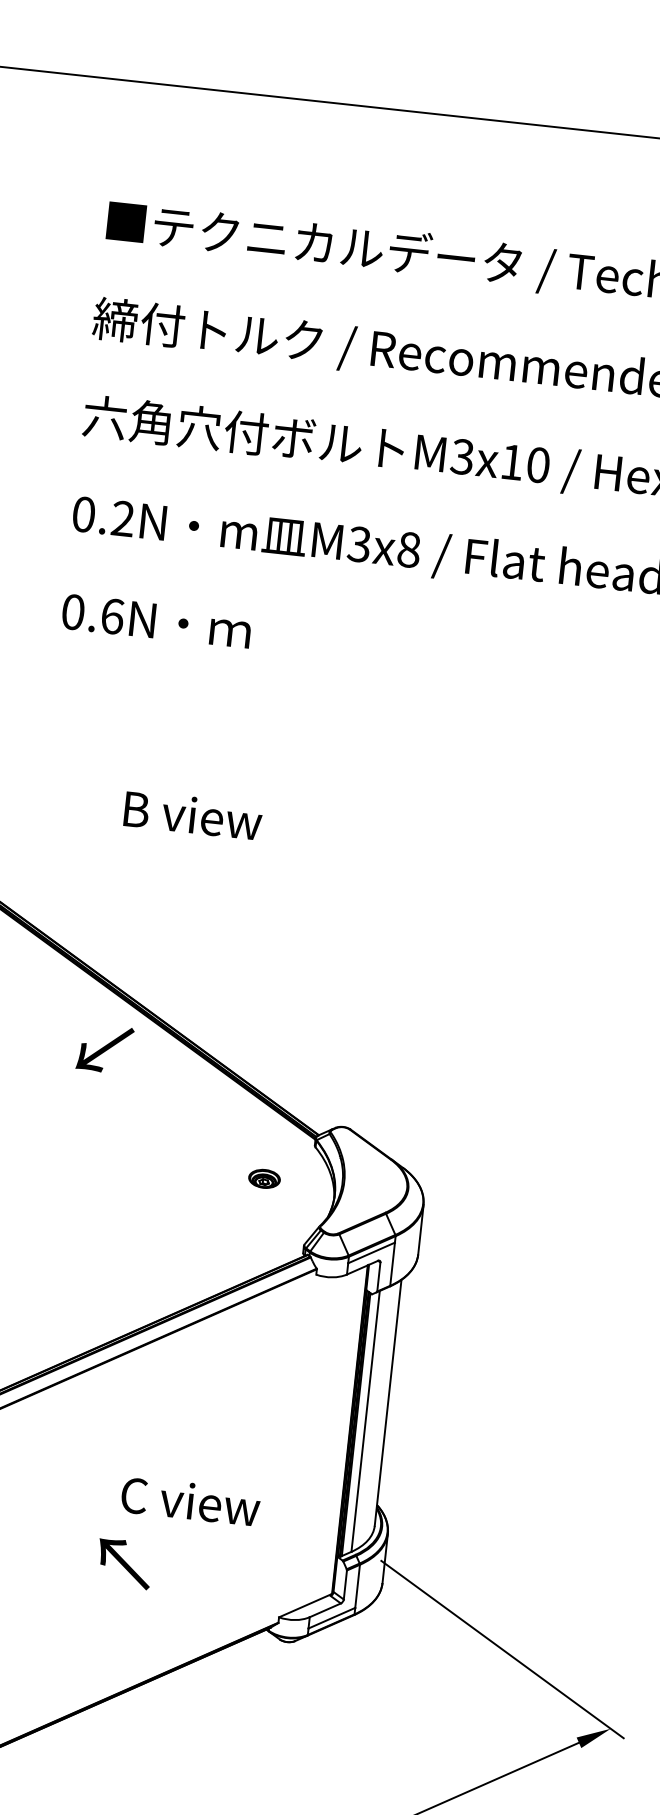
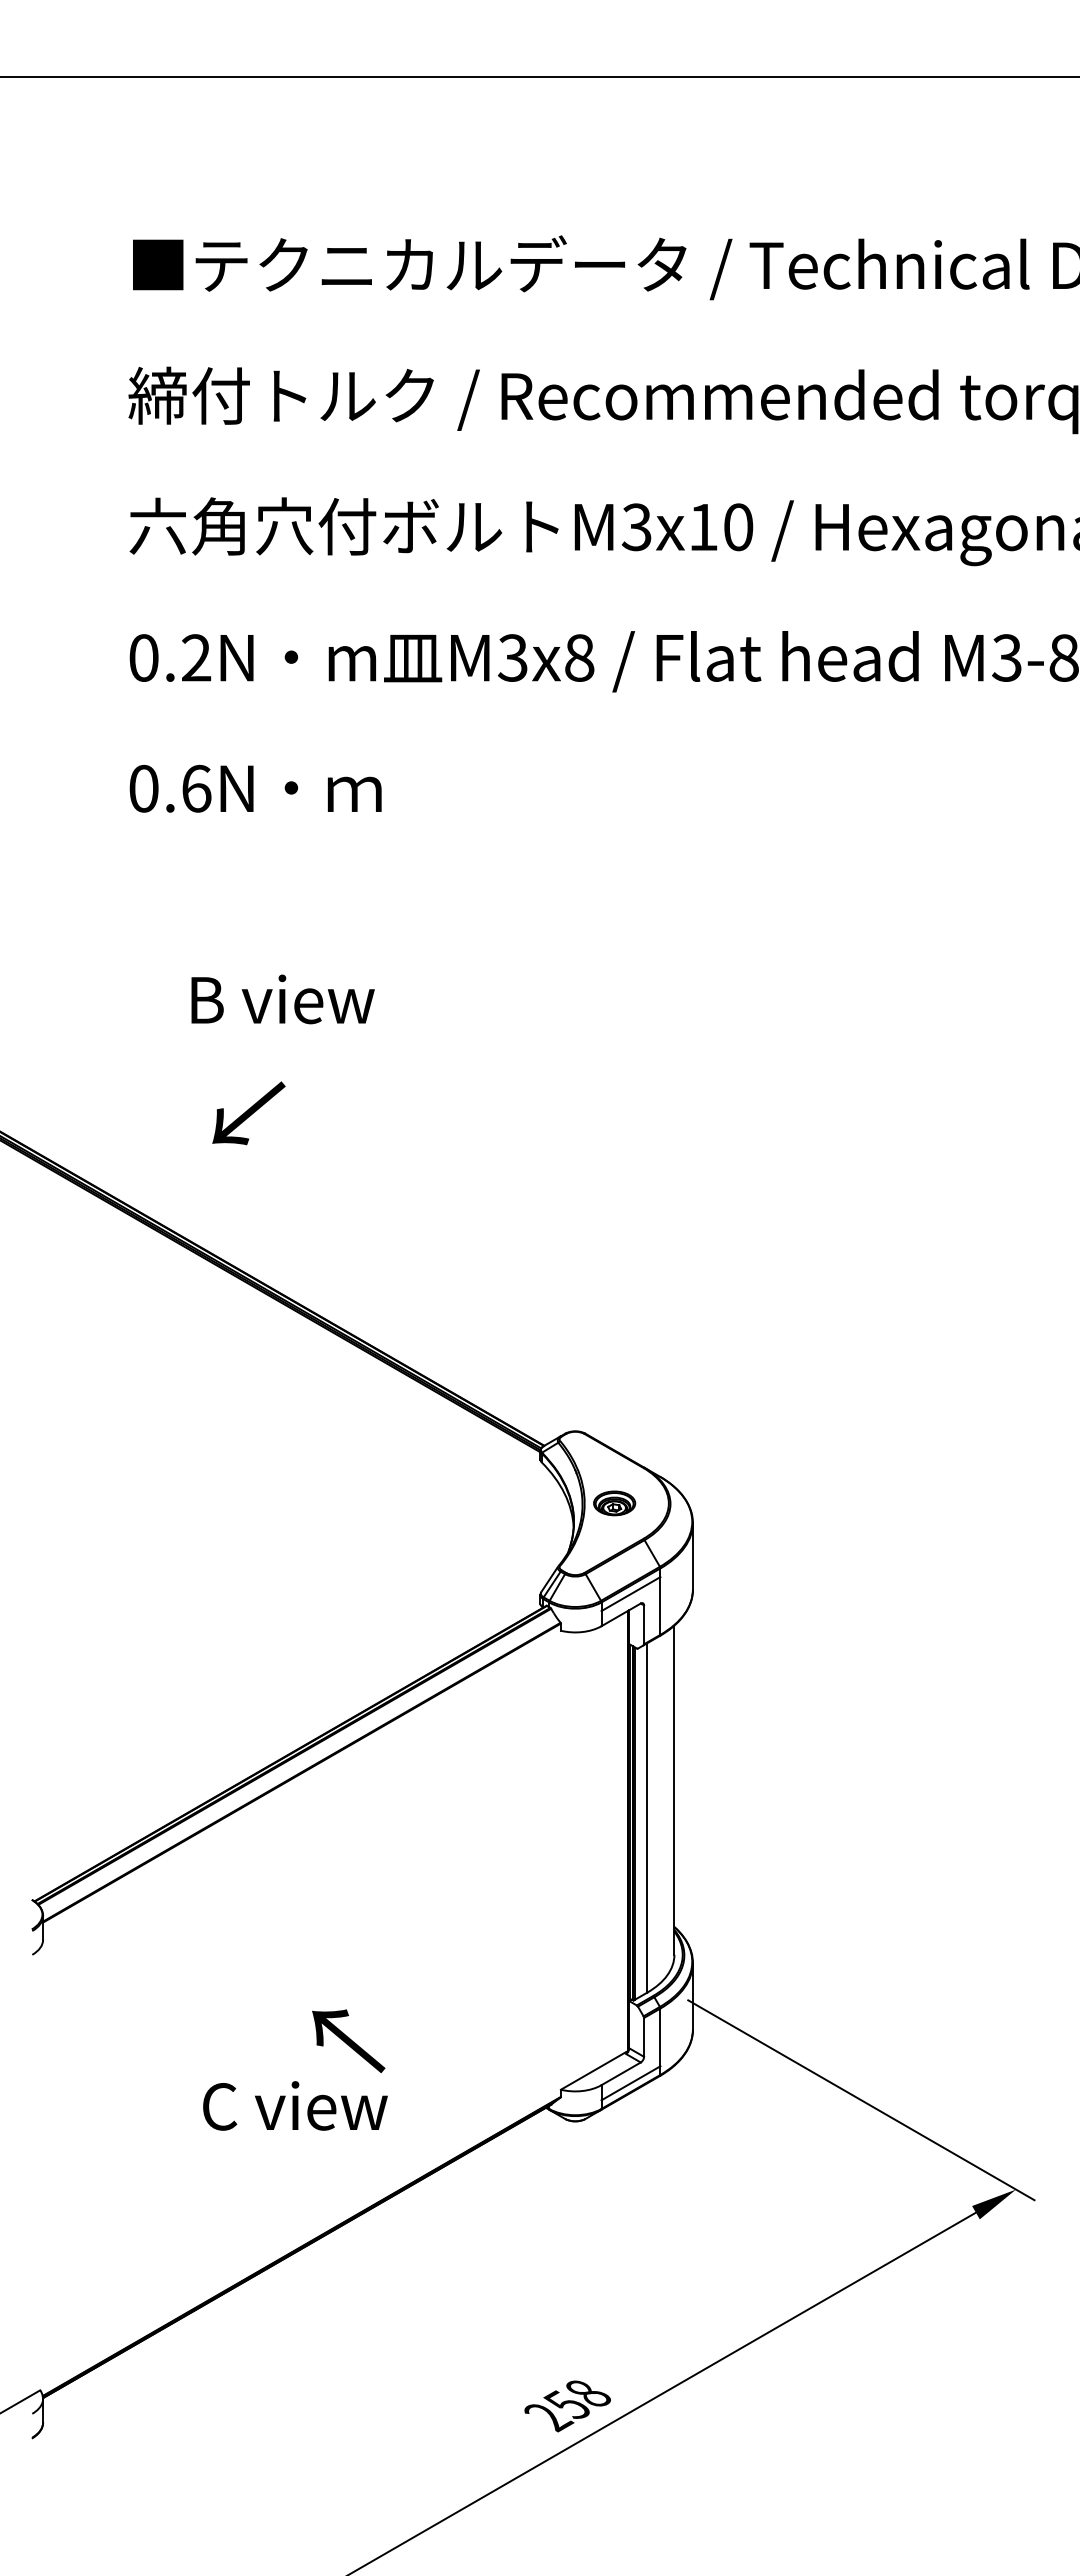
text: (192, 815) -> (282, 999), moved
text: (104, 1049) -> (248, 1113), moved
part: (264, 1178) -> (614, 1503), moved
text: (190, 1501) -> (295, 2105), moved

